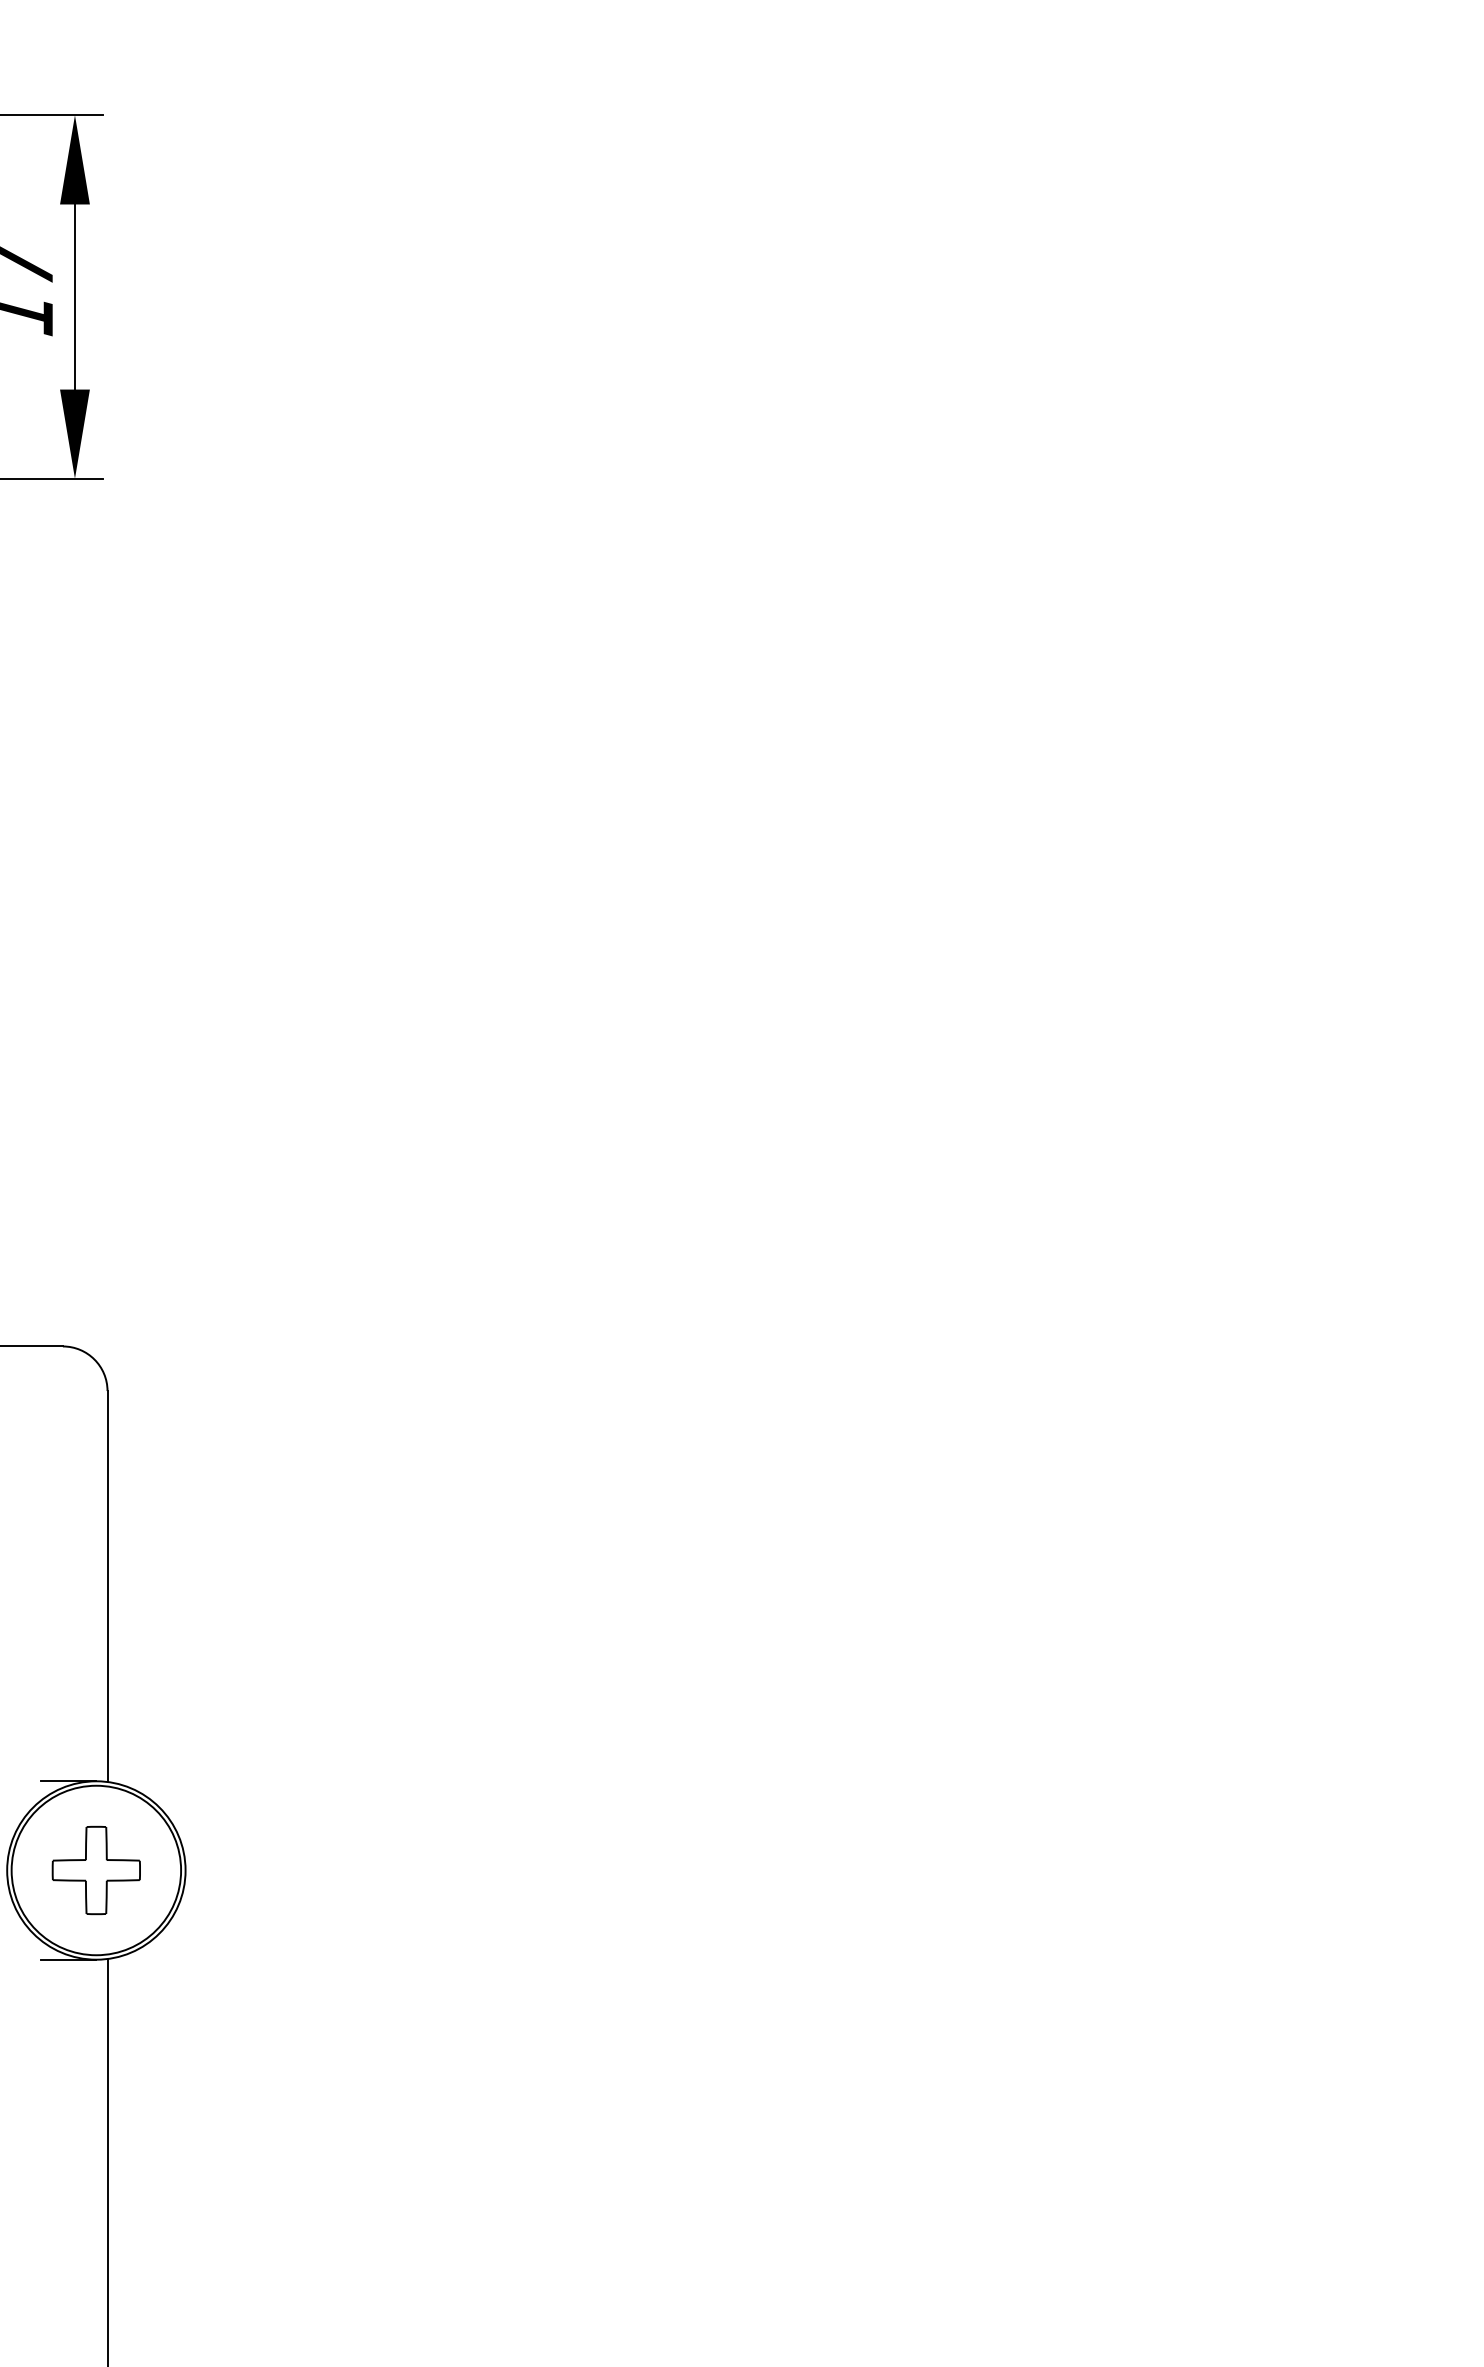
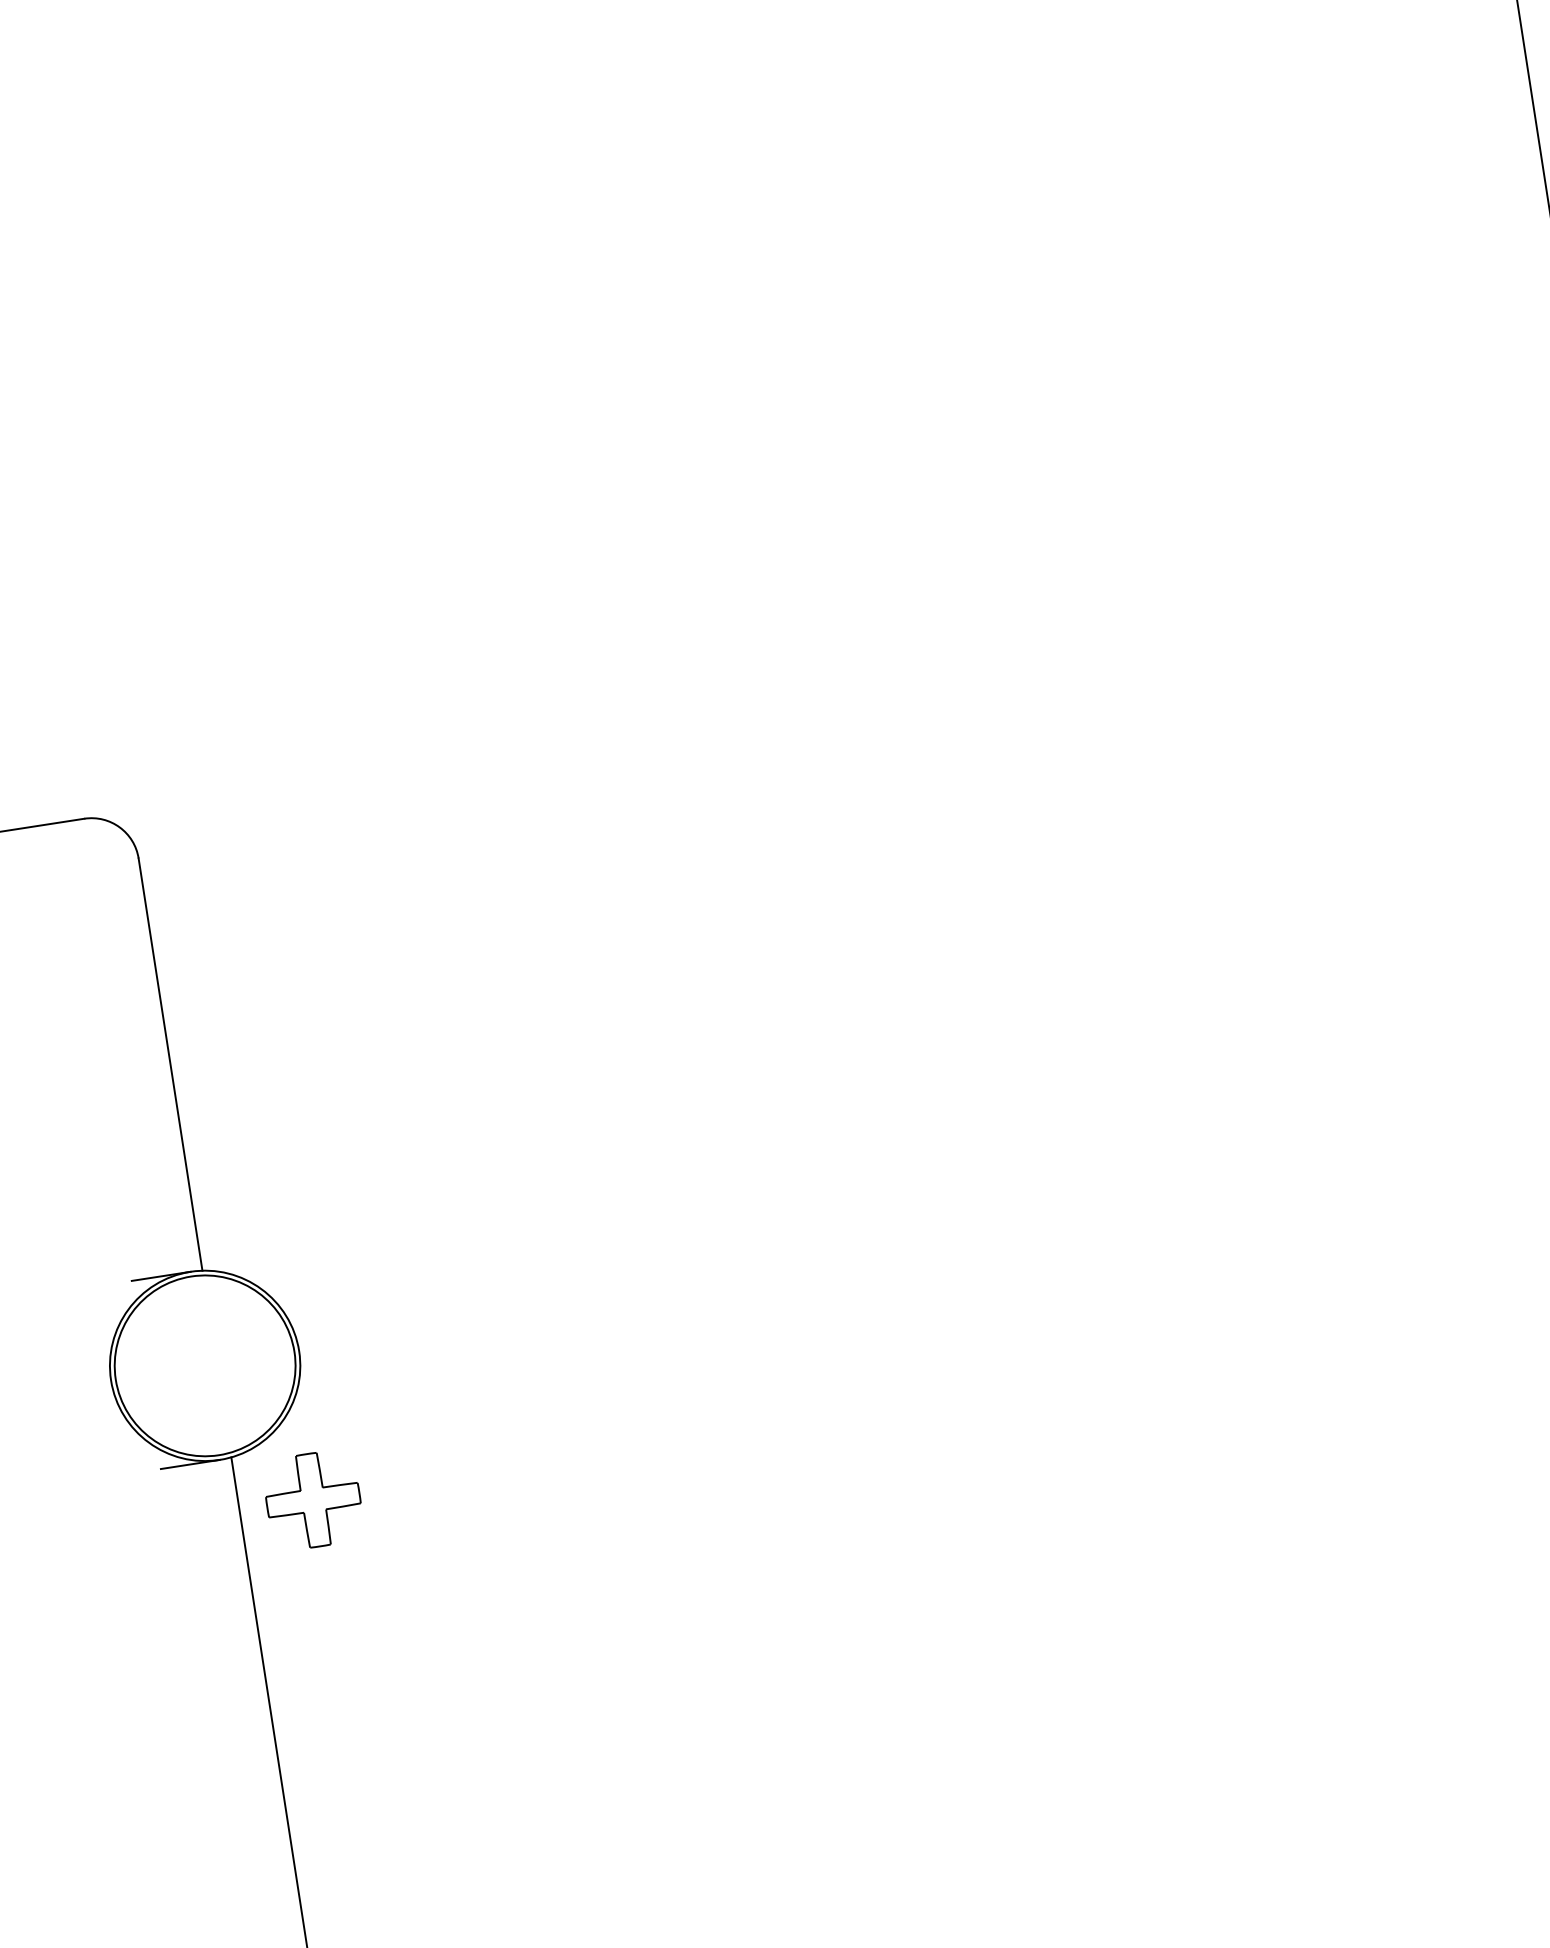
part: (95, 1870) -> (312, 1500), moved

